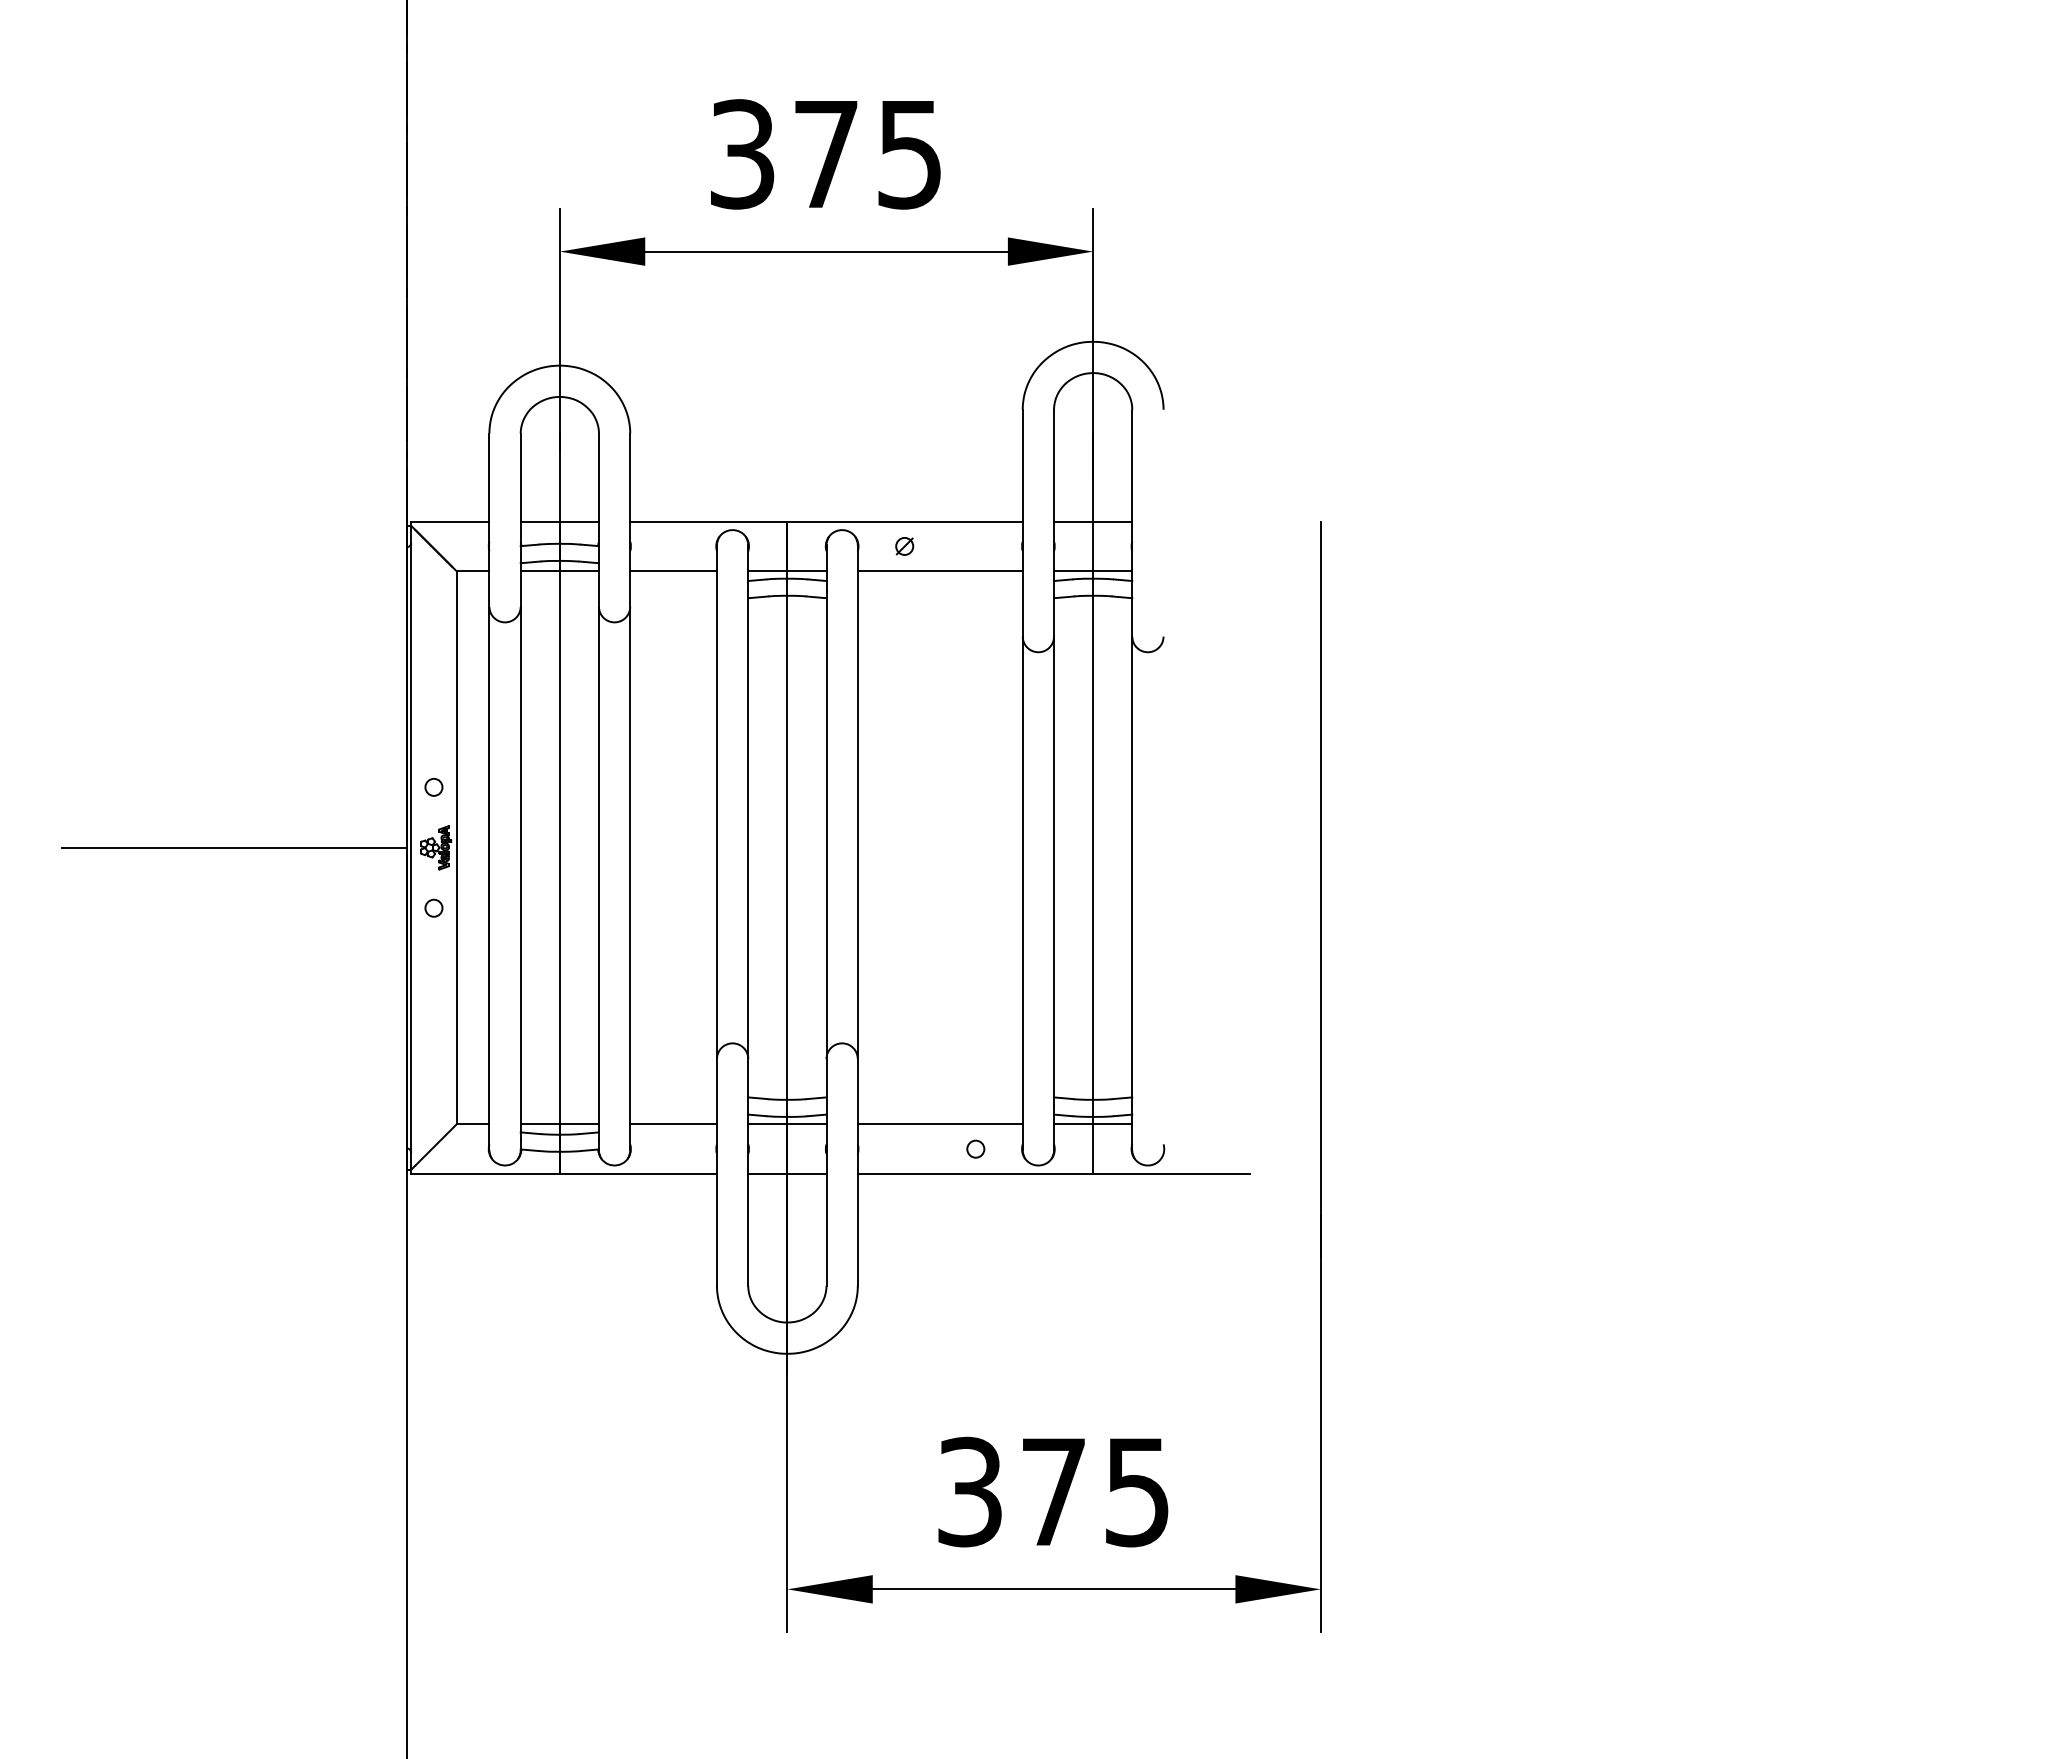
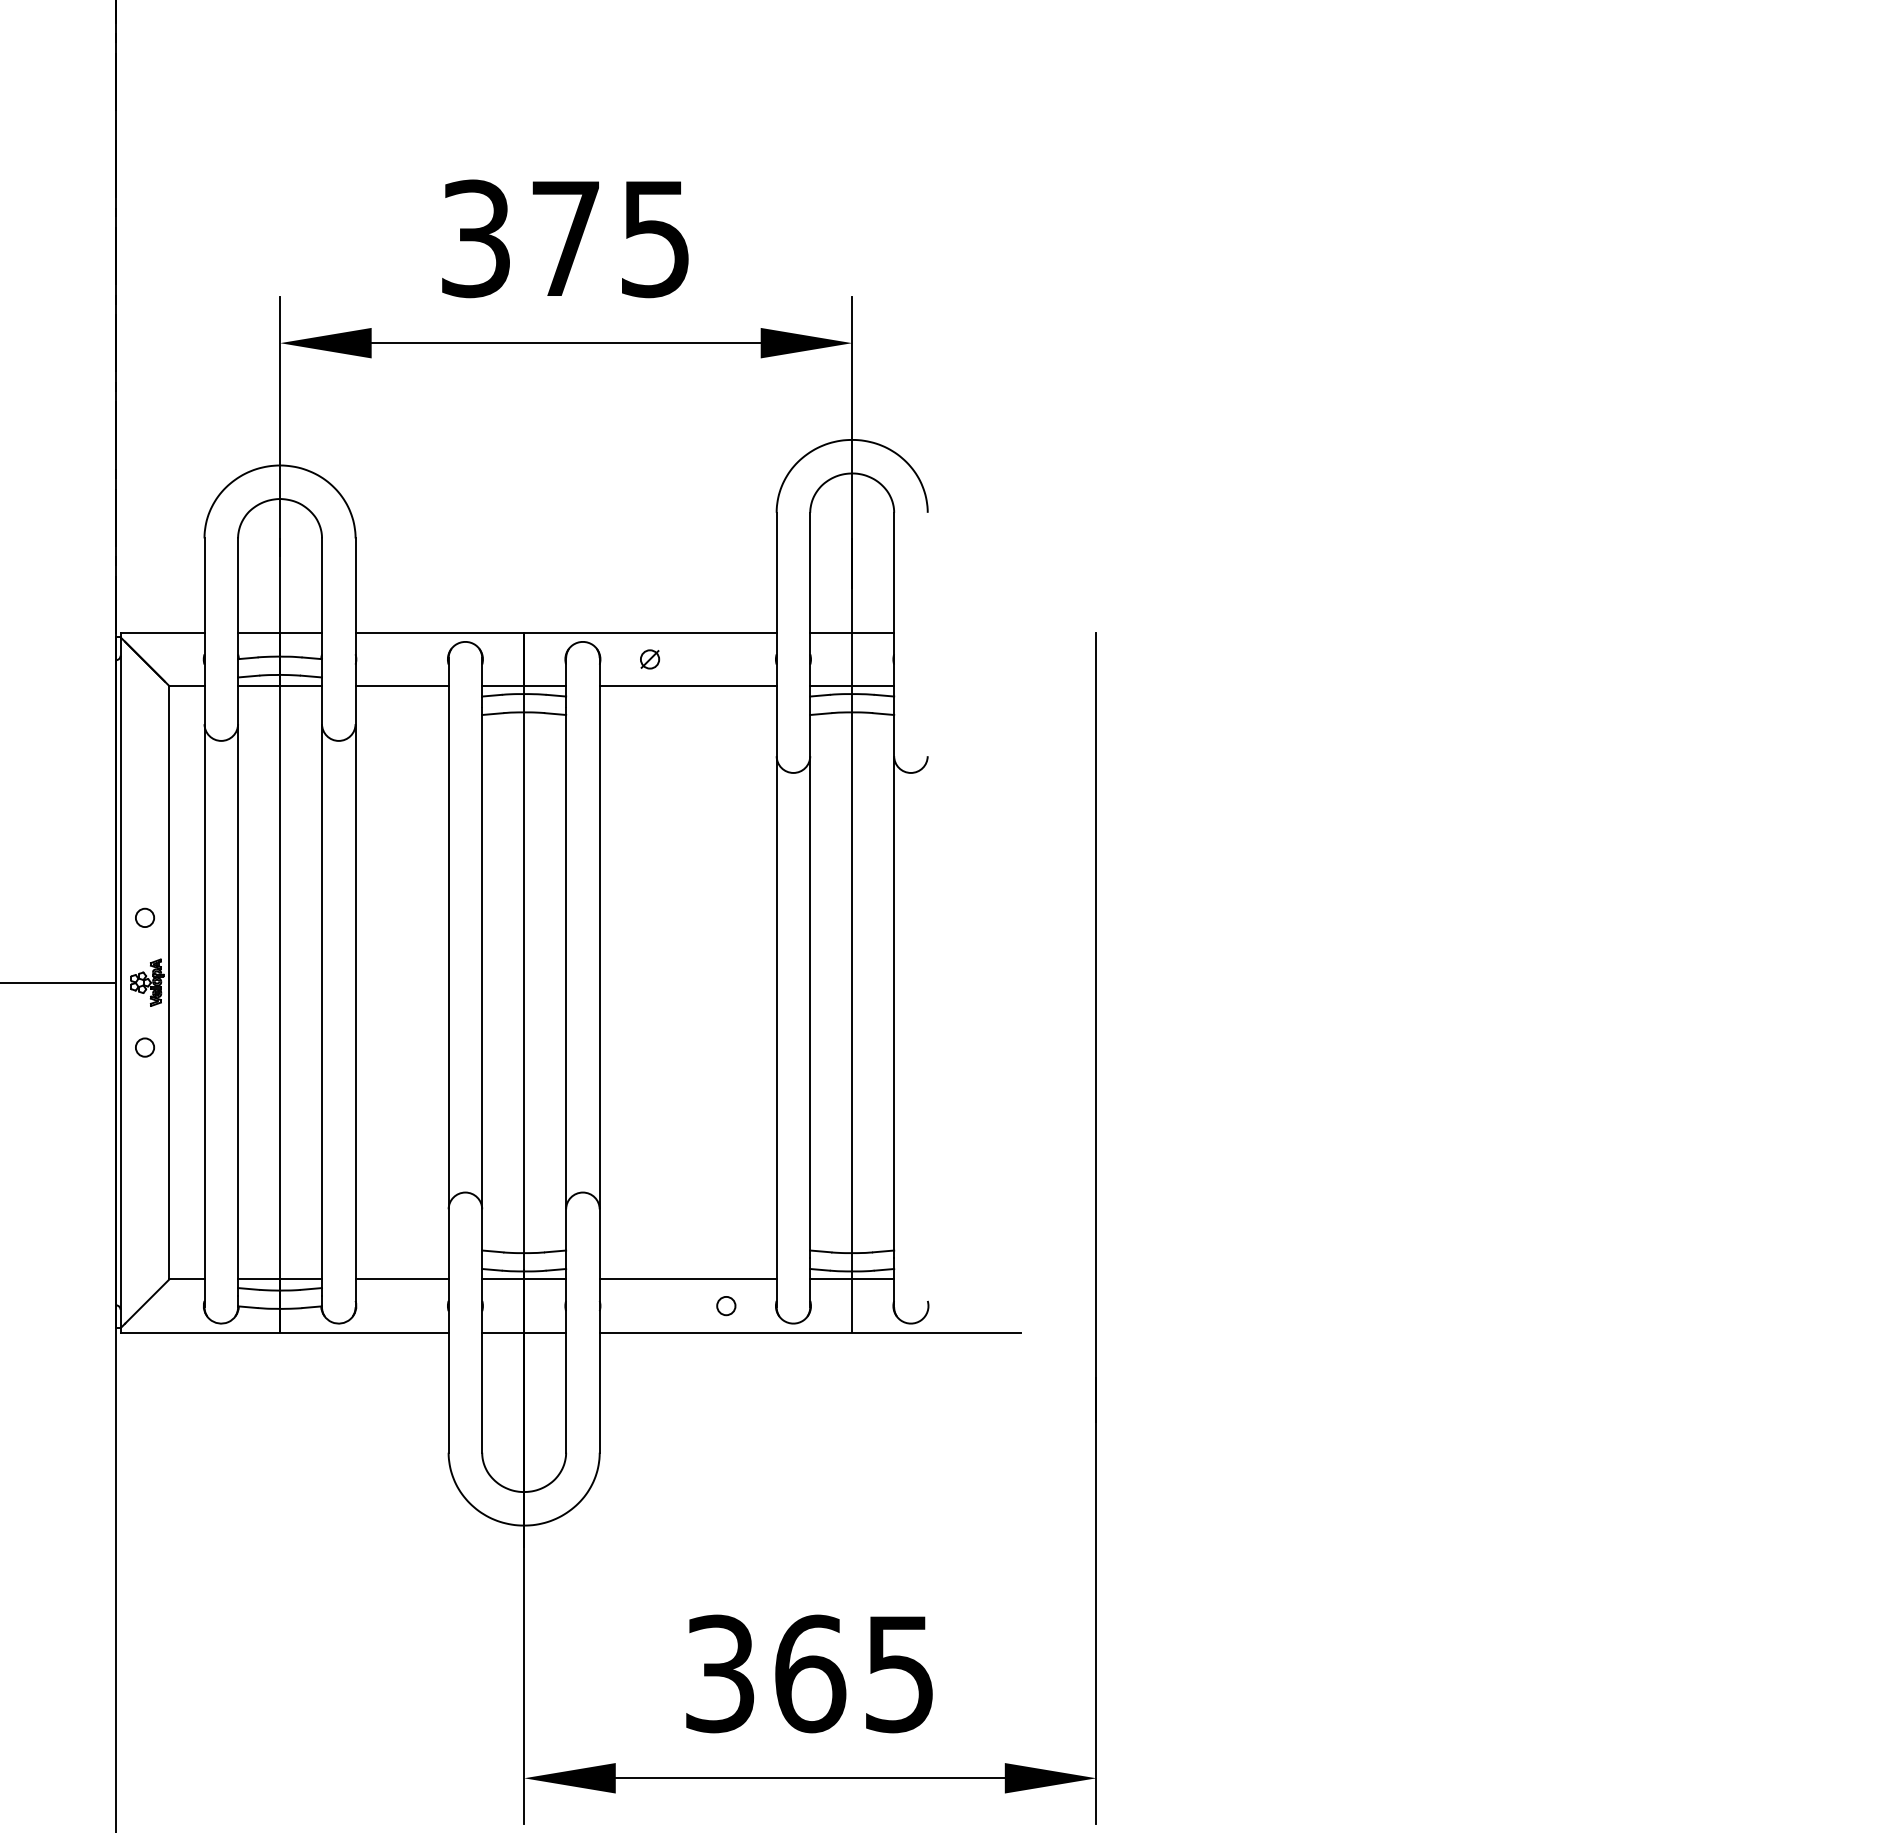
text: (1054, 1491) -> (810, 1673), 375 -> 365

